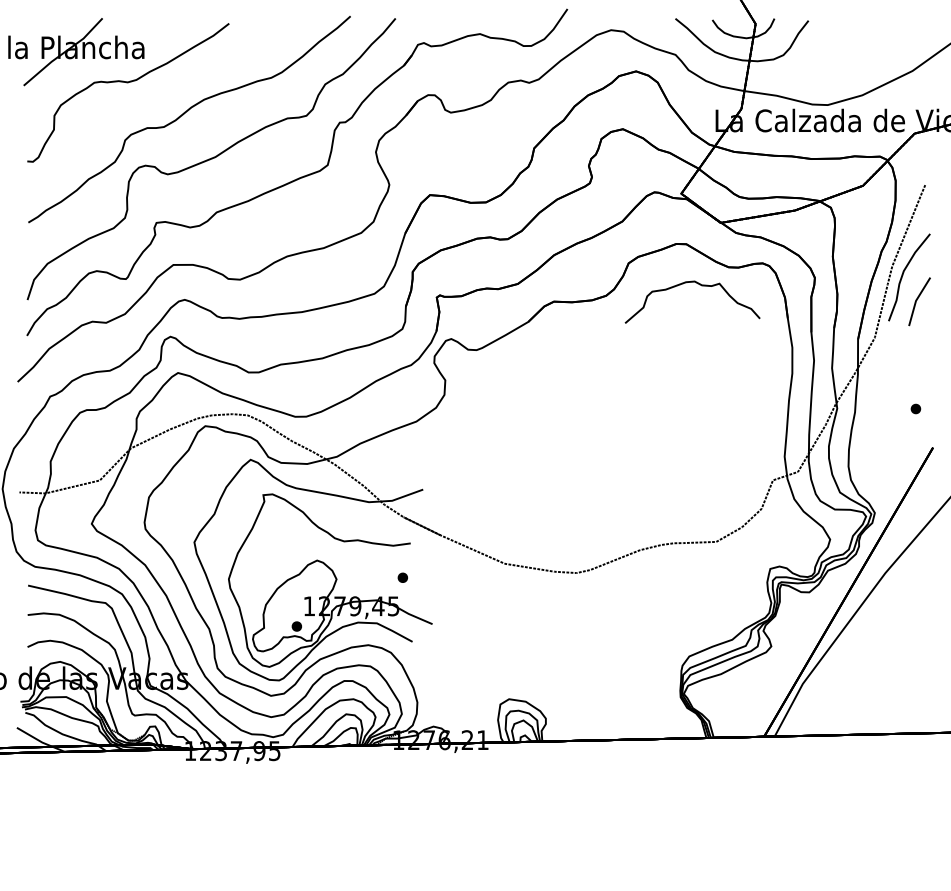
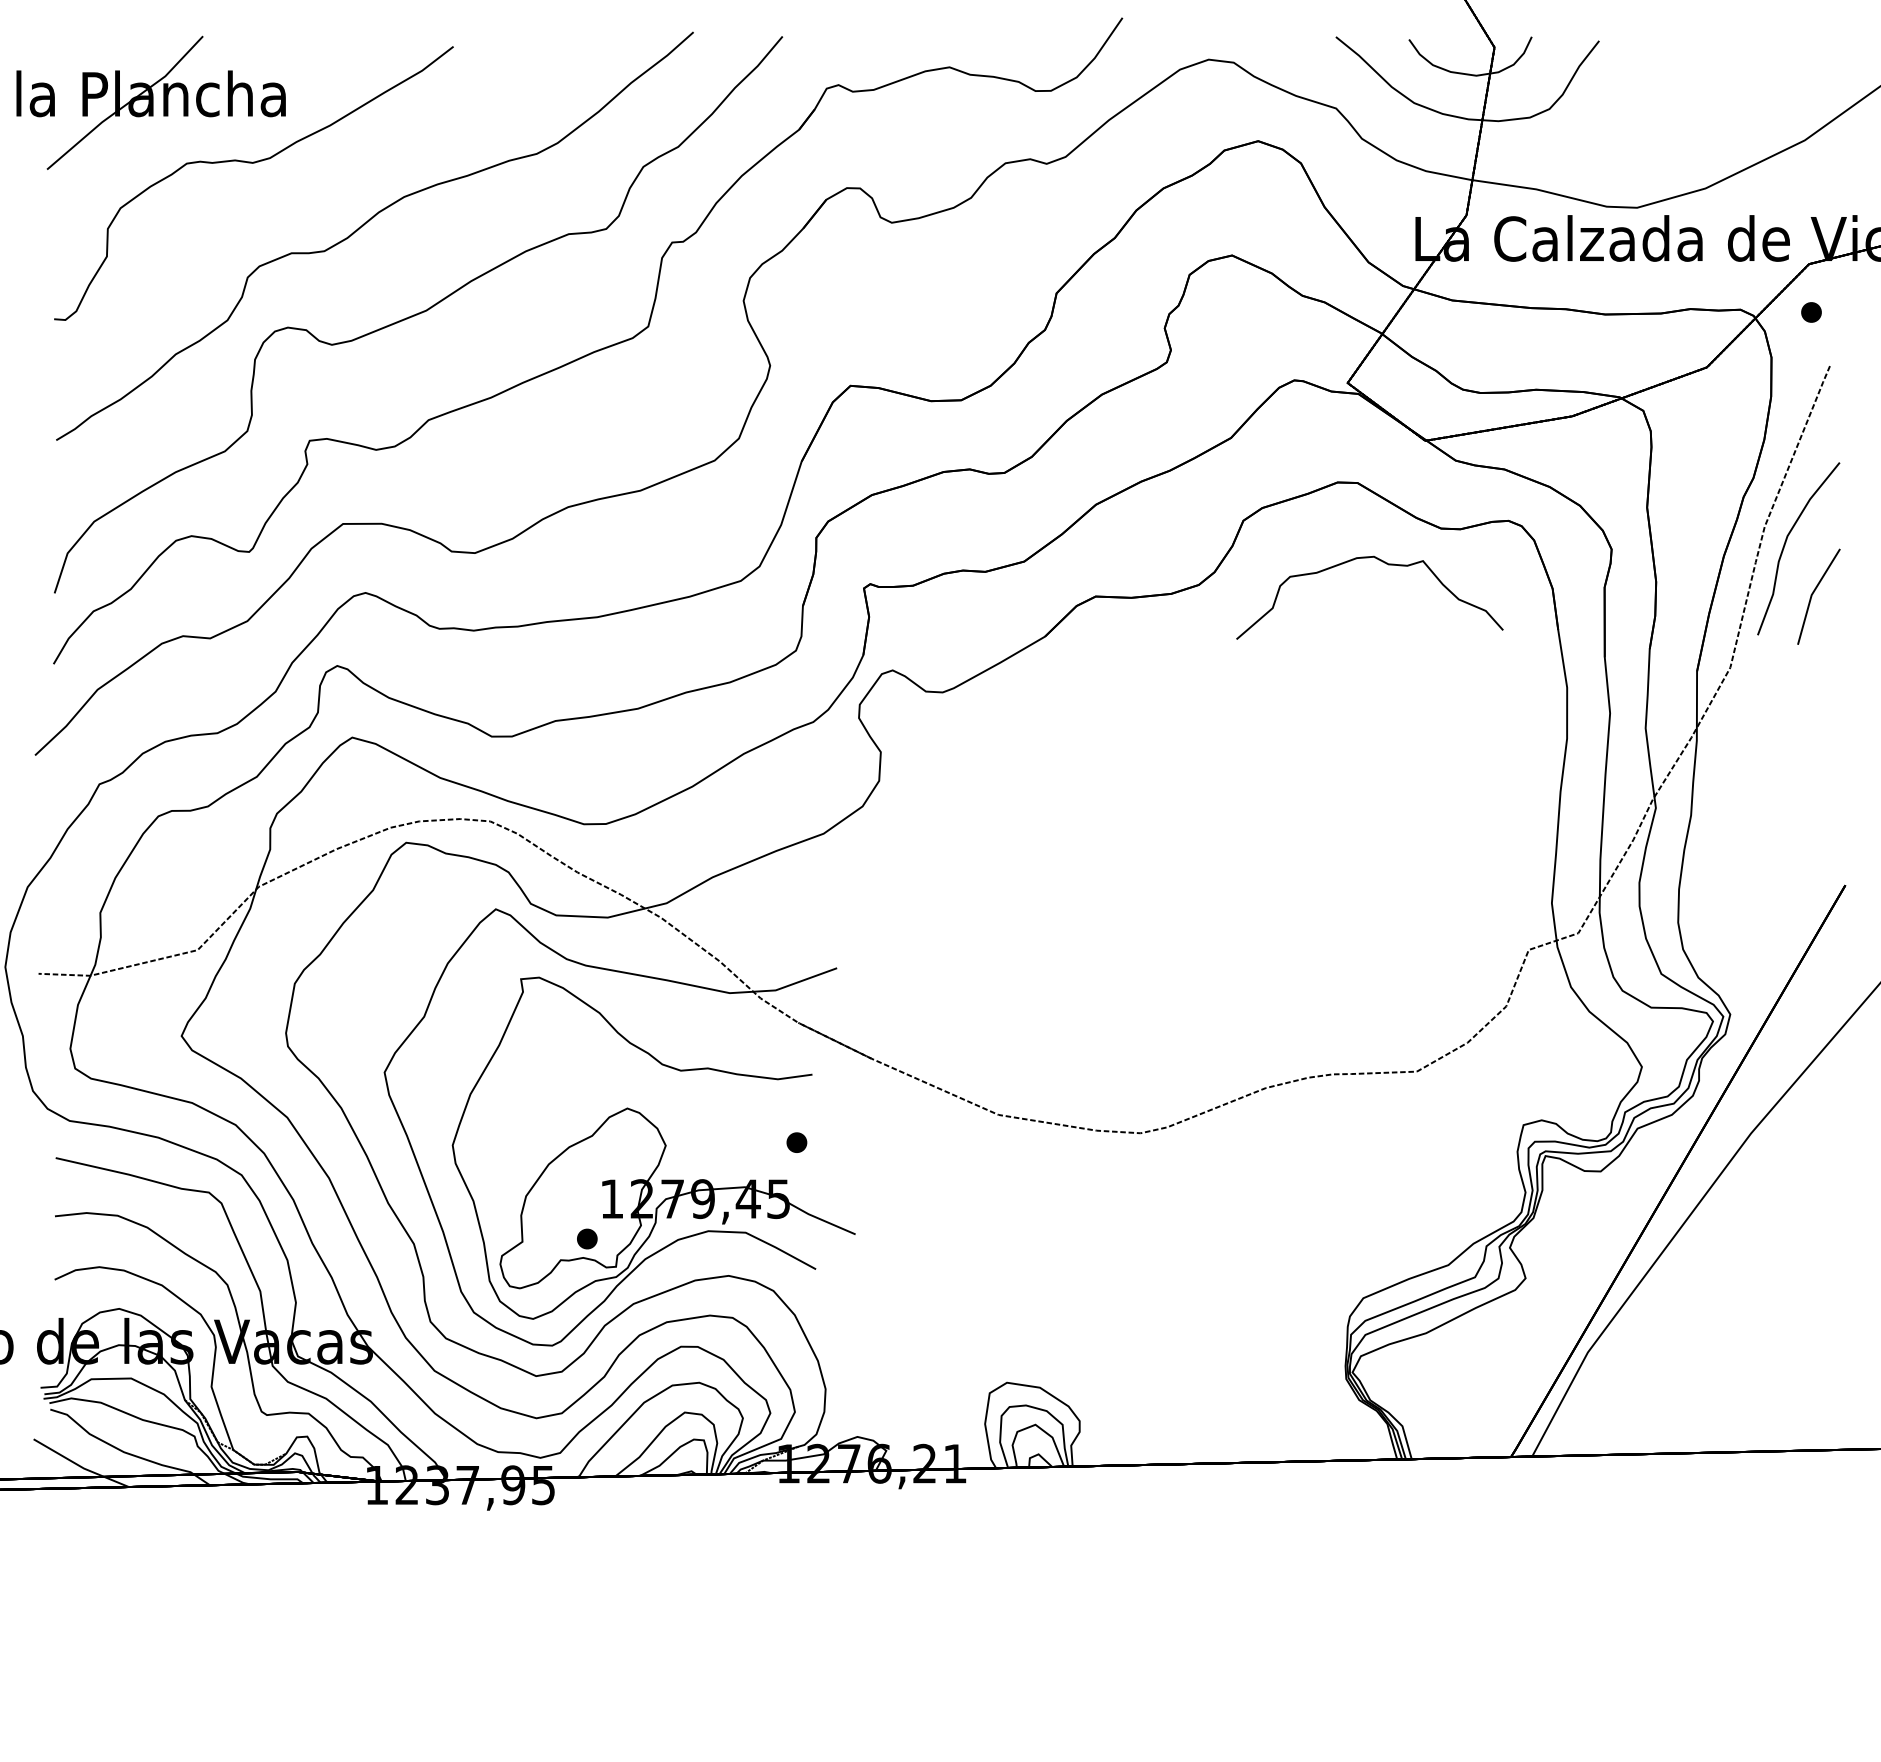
part: (915, 408) -> (1810, 311), moved

